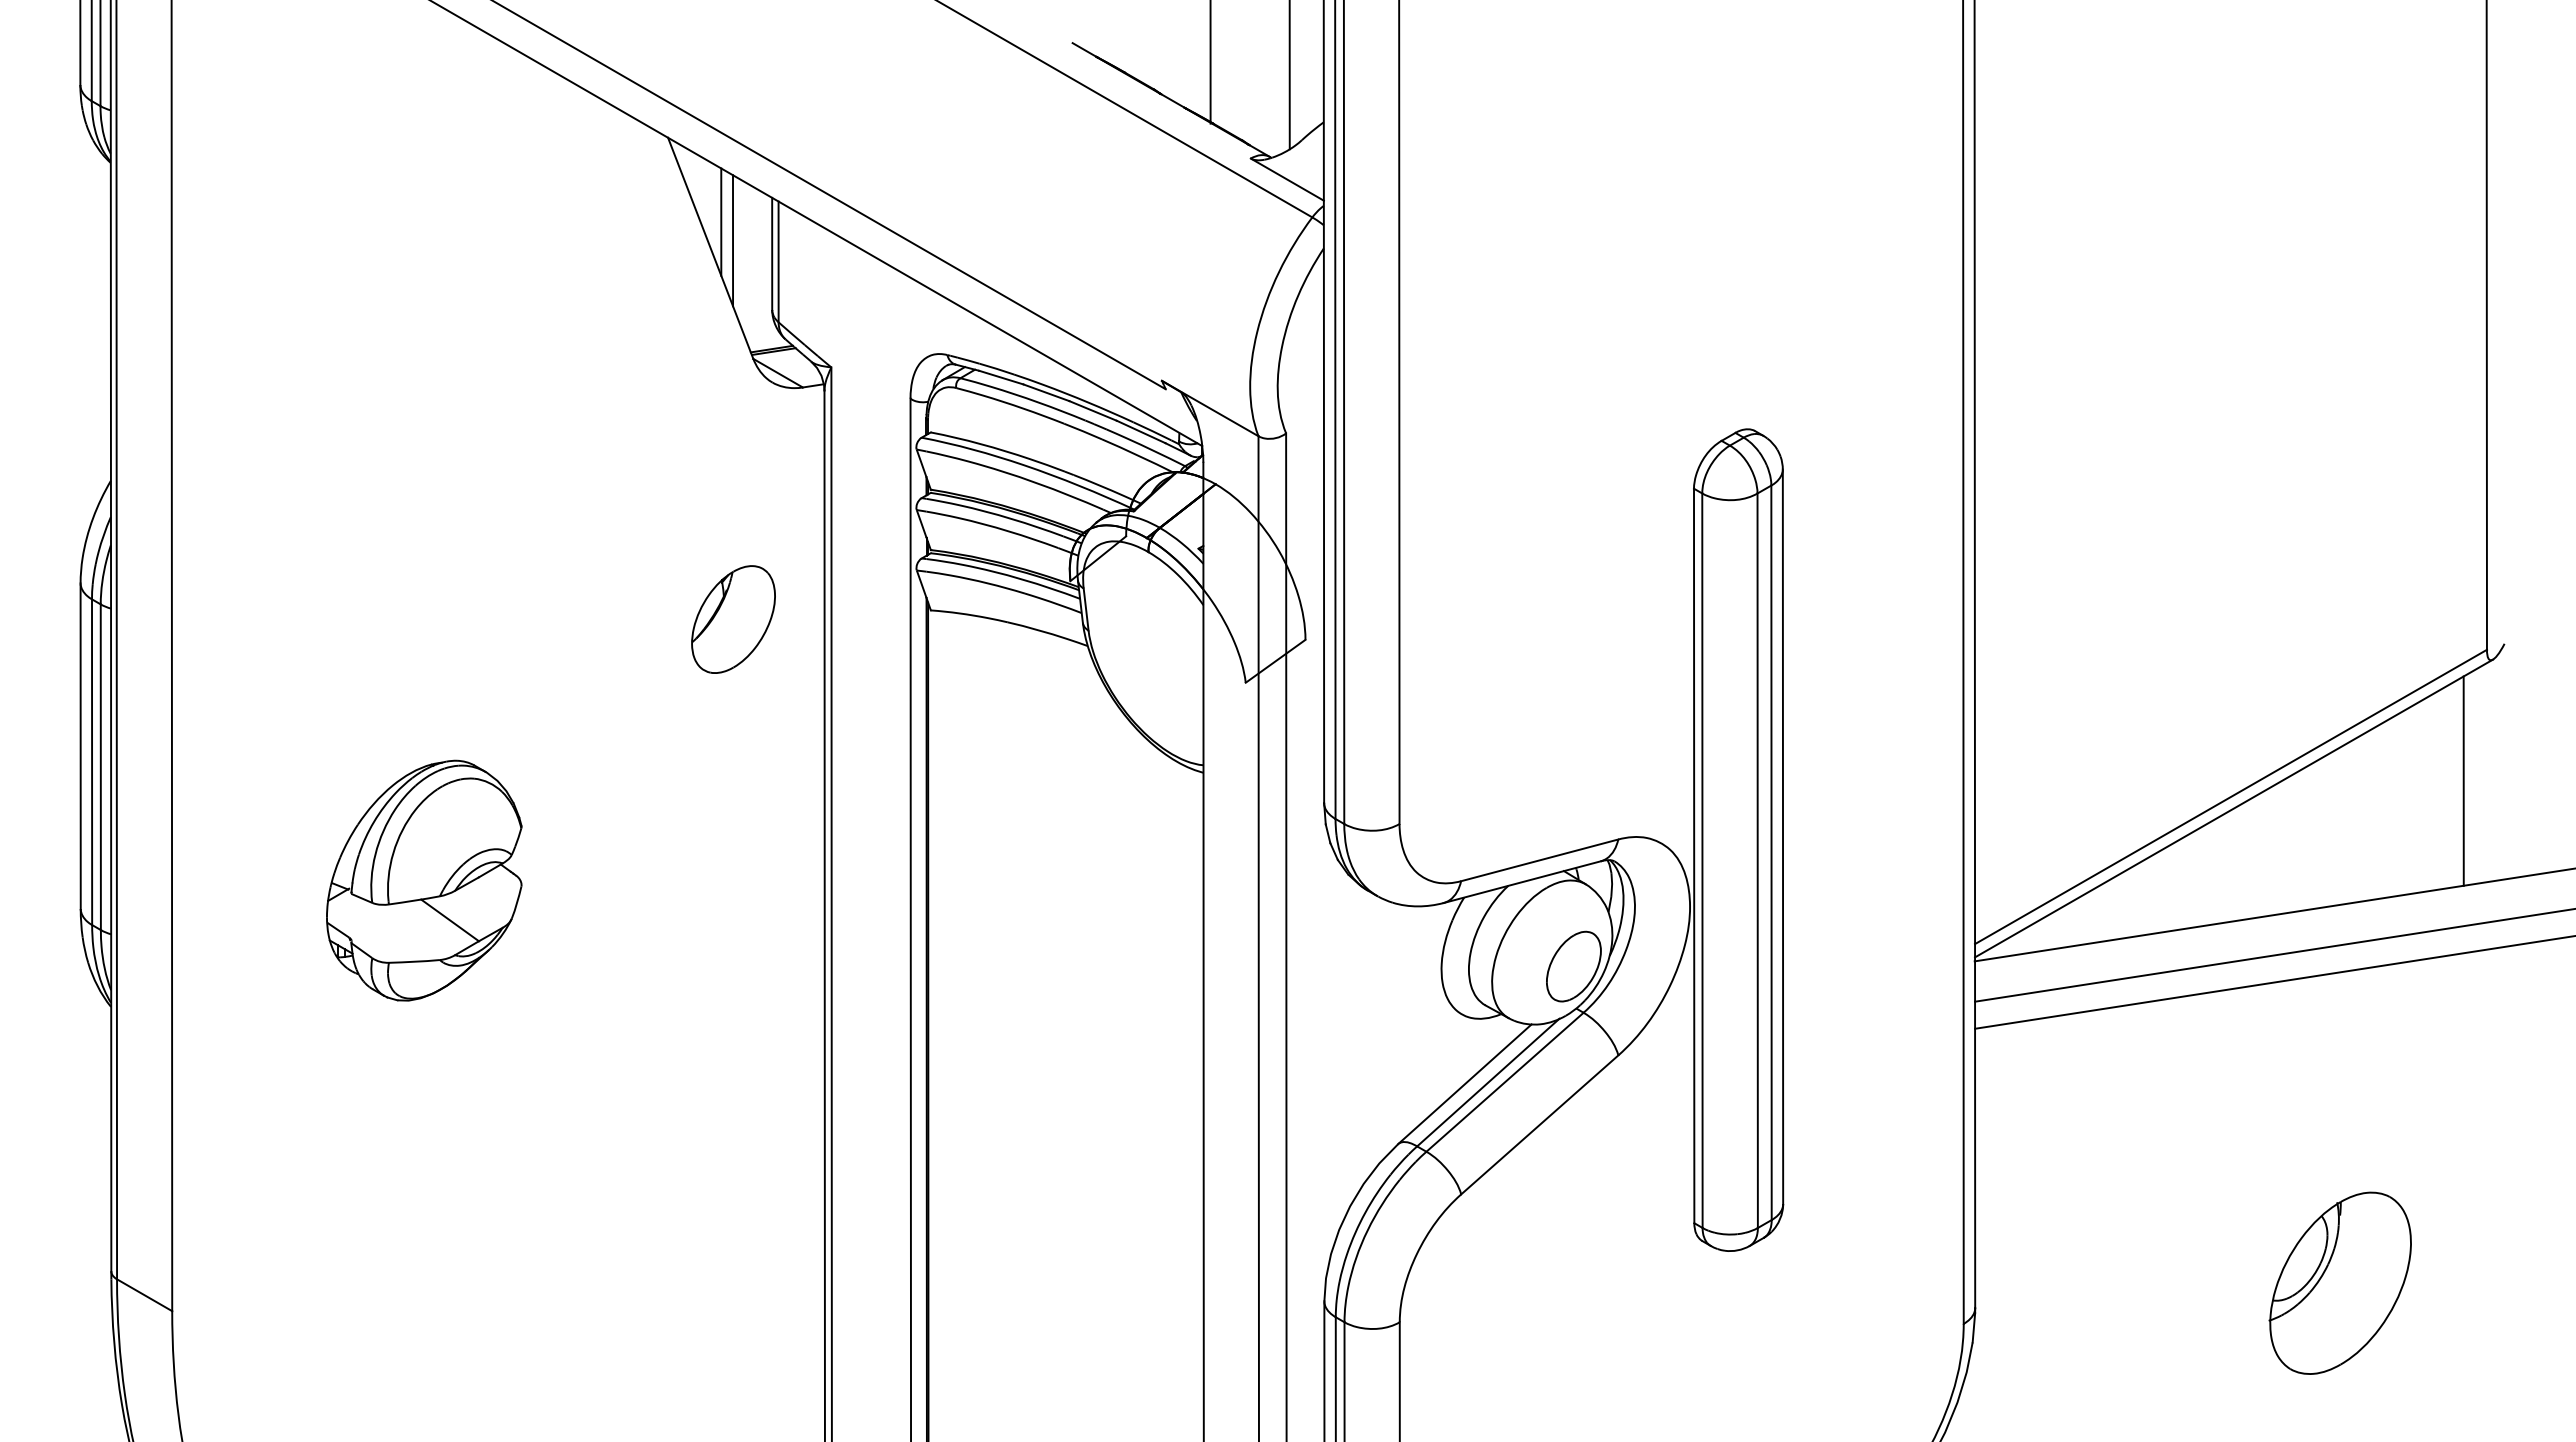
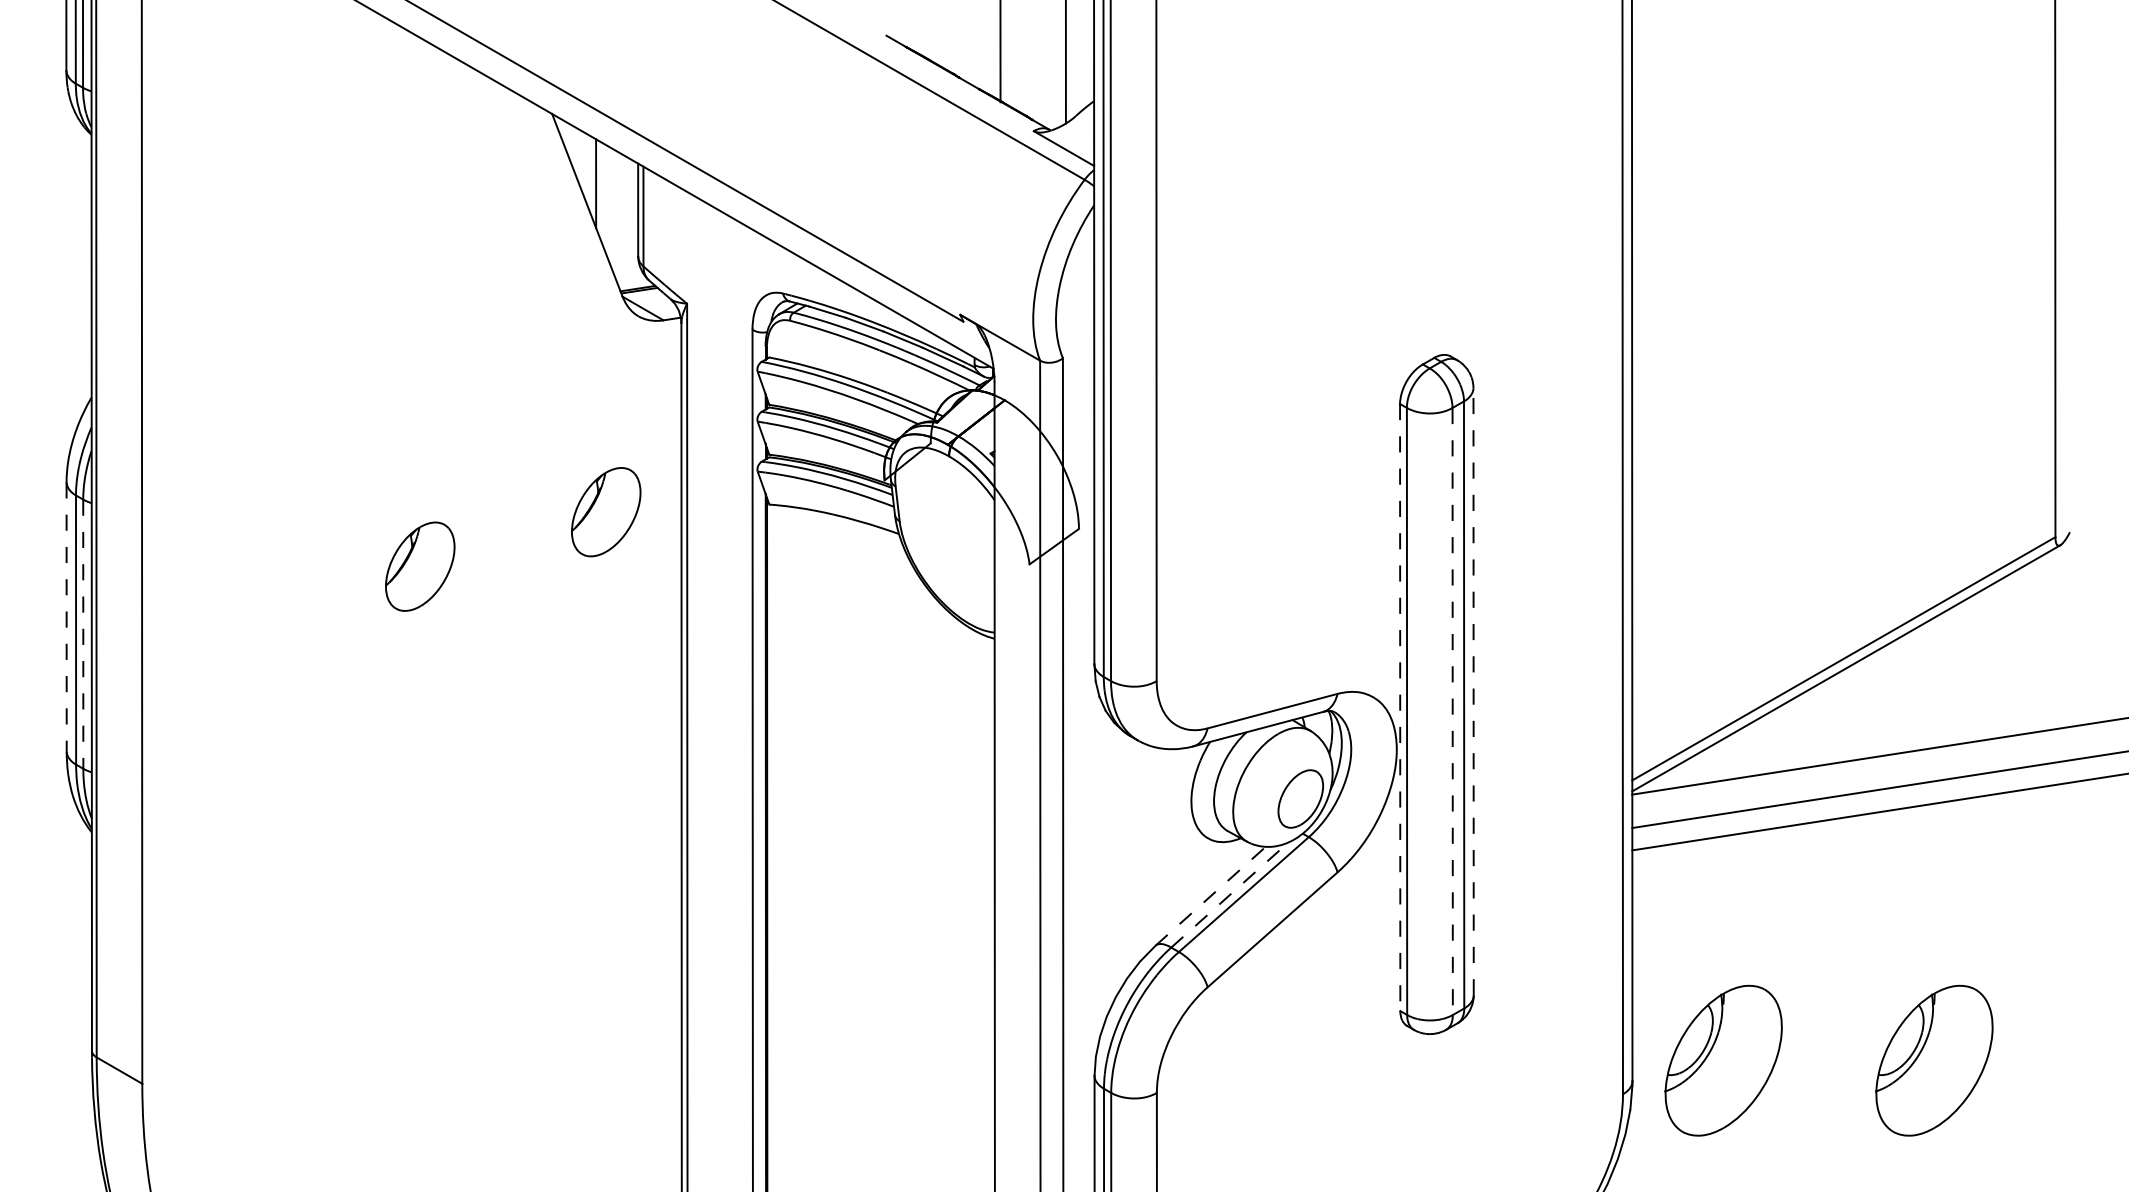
line: (733, 240) -> (606, 198), removed
part: (508, 685) -> (420, 566), added
line: (80, 746) -> (66, 617), solid -> dashed
line: (100, 767) -> (83, 634), solid -> dashed
line: (2463, 780) -> (2036, 645), removed
line: (1783, 836) -> (1474, 691), solid -> dashed
line: (1694, 856) -> (1400, 707), solid -> dashed
line: (1757, 861) -> (1452, 712), solid -> dashed
part: (424, 880) -> (350, 727), removed
line: (1488, 1082) -> (1230, 894), solid -> dashed
line: (1464, 1084) -> (1210, 896), solid -> dashed
part: (2084, 1282) -> (1722, 1060), added

